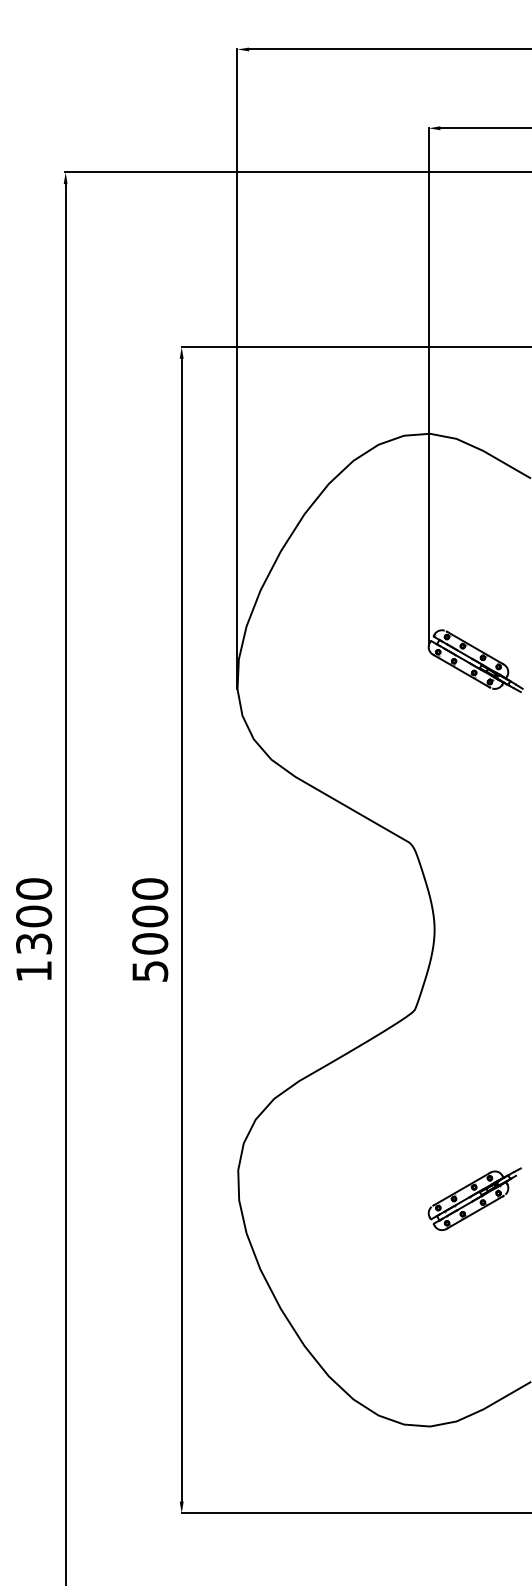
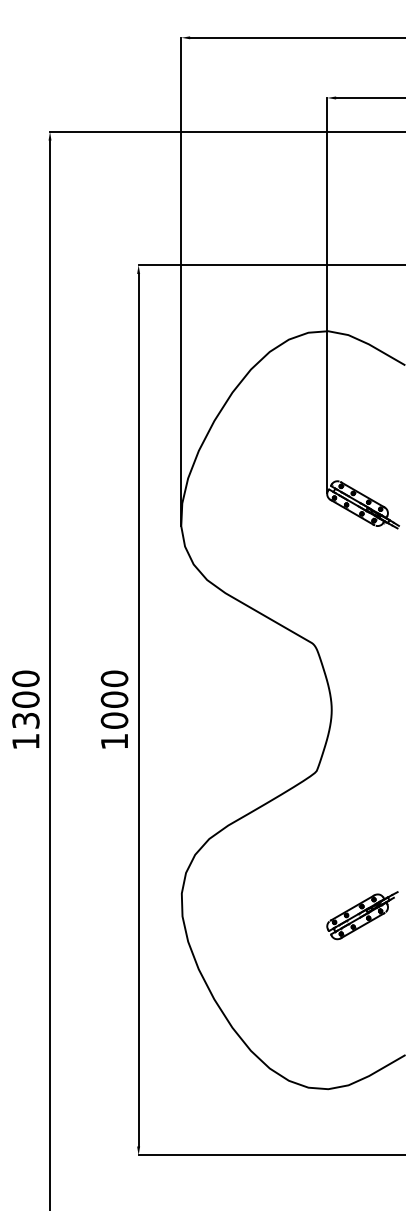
text: (150, 971) -> (114, 741), 5000 -> 1000

